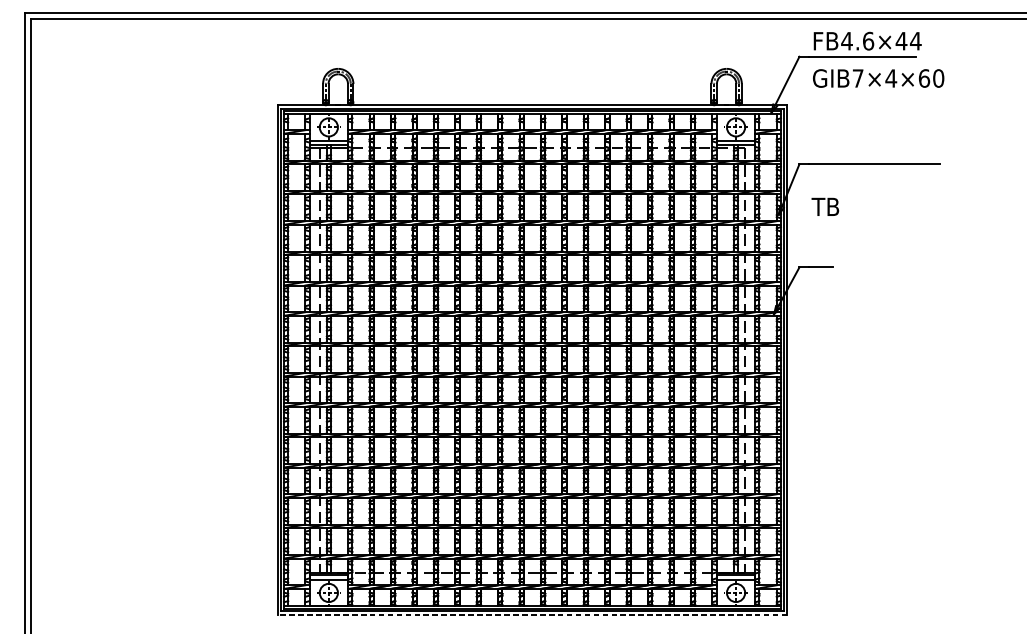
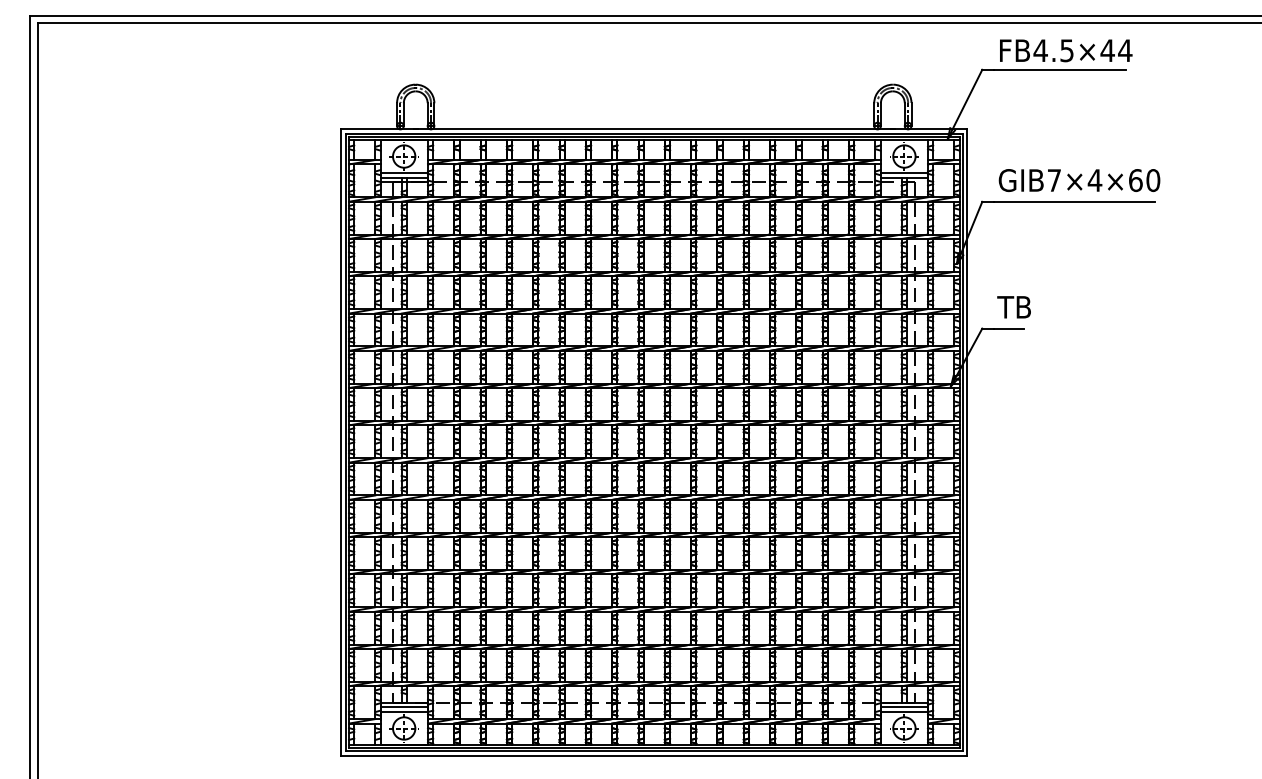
text: (868, 41) -> (1067, 50), FB4.6×44 -> FB4.5×44
text: (878, 78) -> (1079, 180), moved
text: (824, 207) -> (1013, 307), moved
line: (531, 614) -> (653, 755), dashed -> solid

